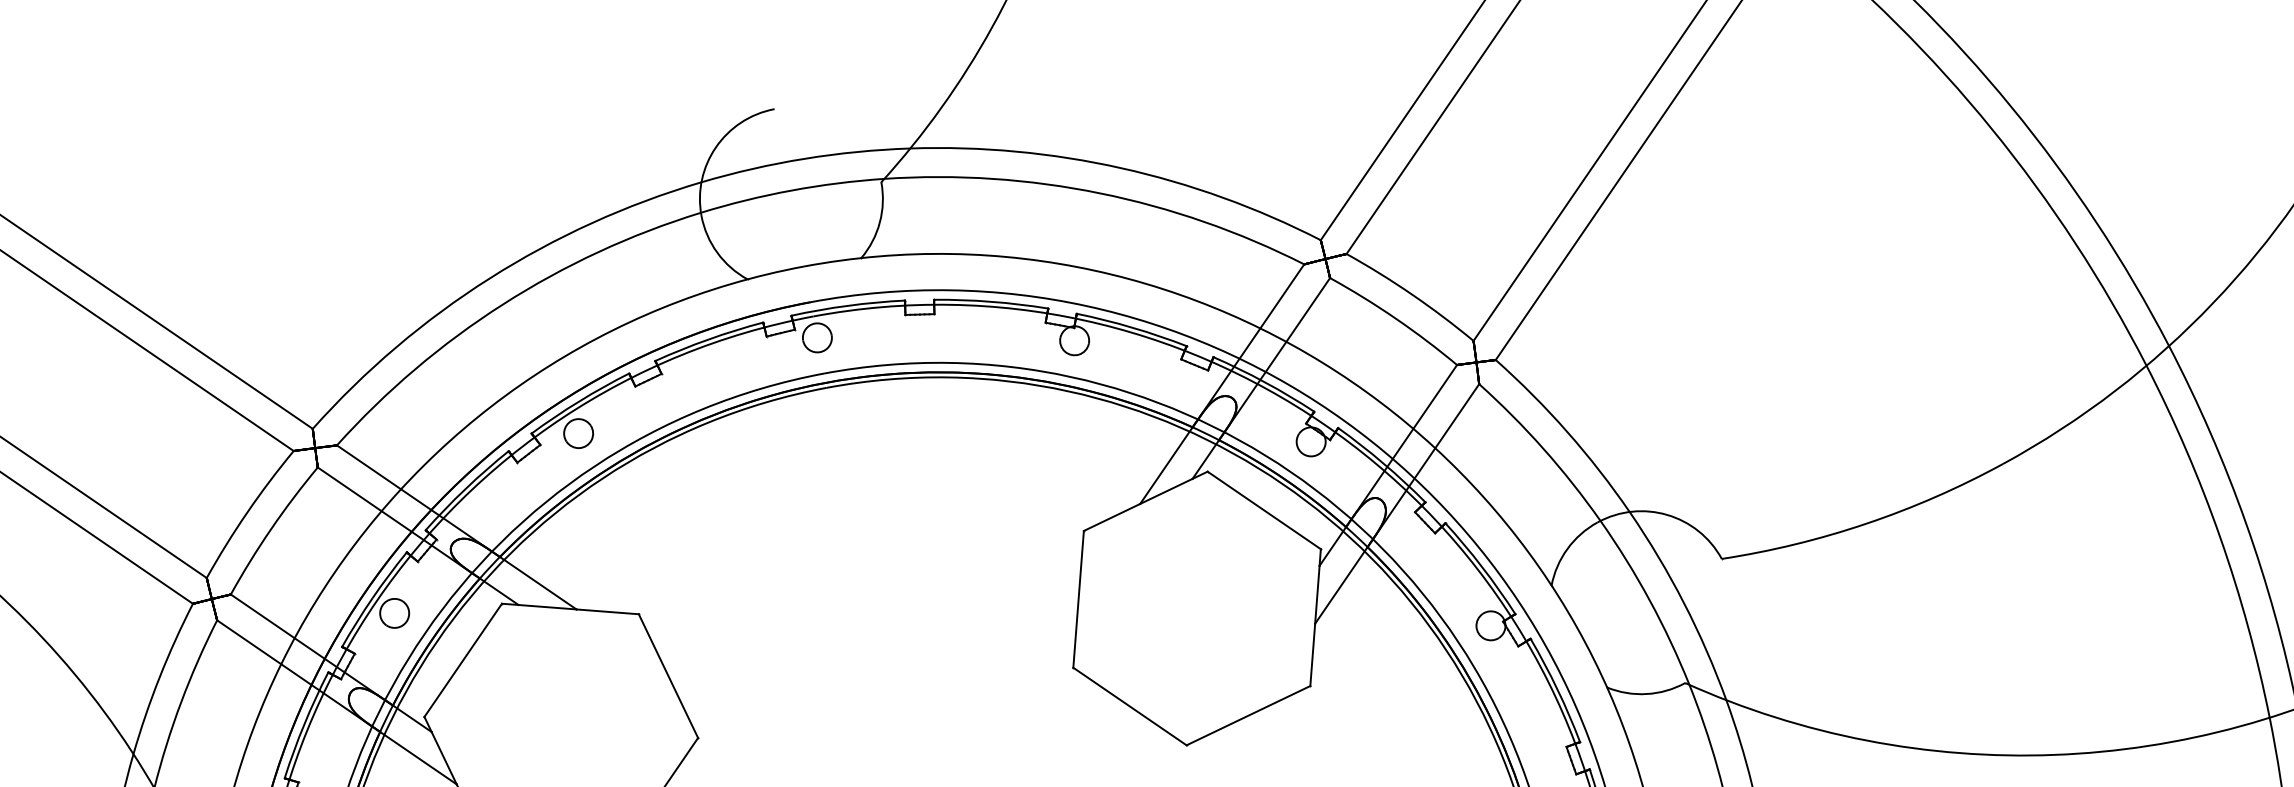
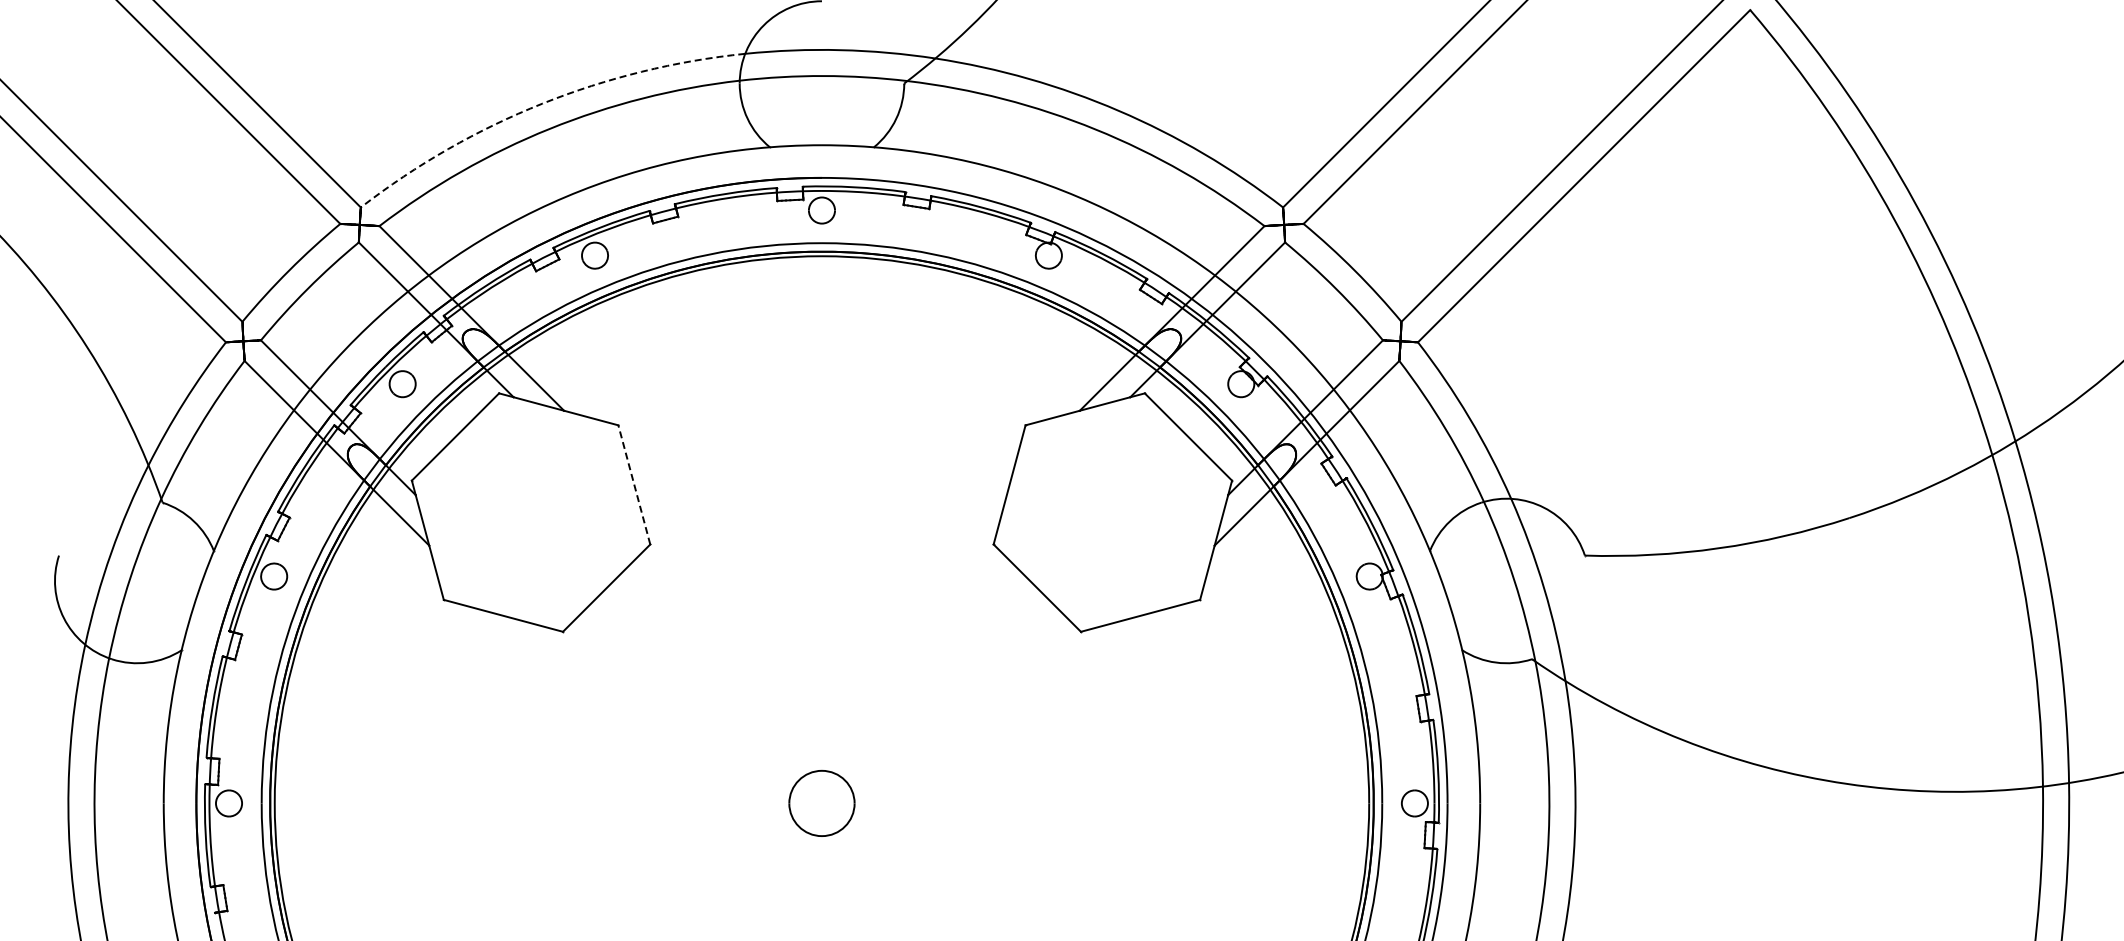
arc: (490, 278) -> (542, 103), solid -> dashed
line: (668, 675) -> (634, 484), solid -> dashed

